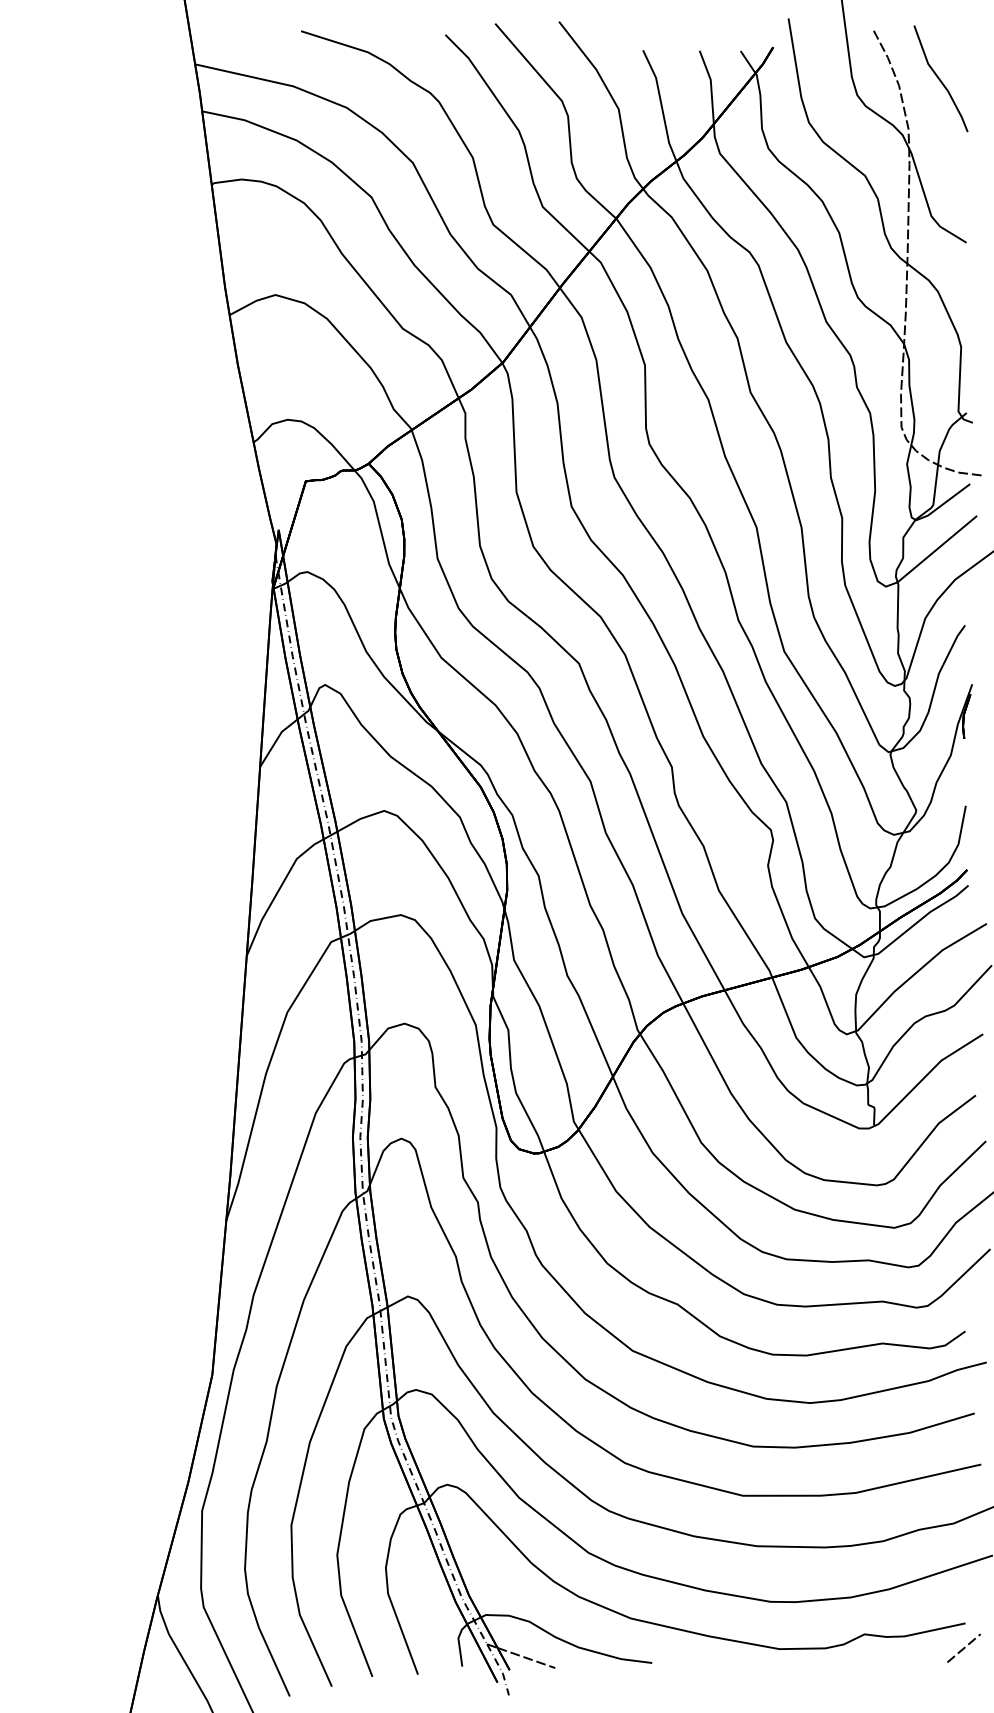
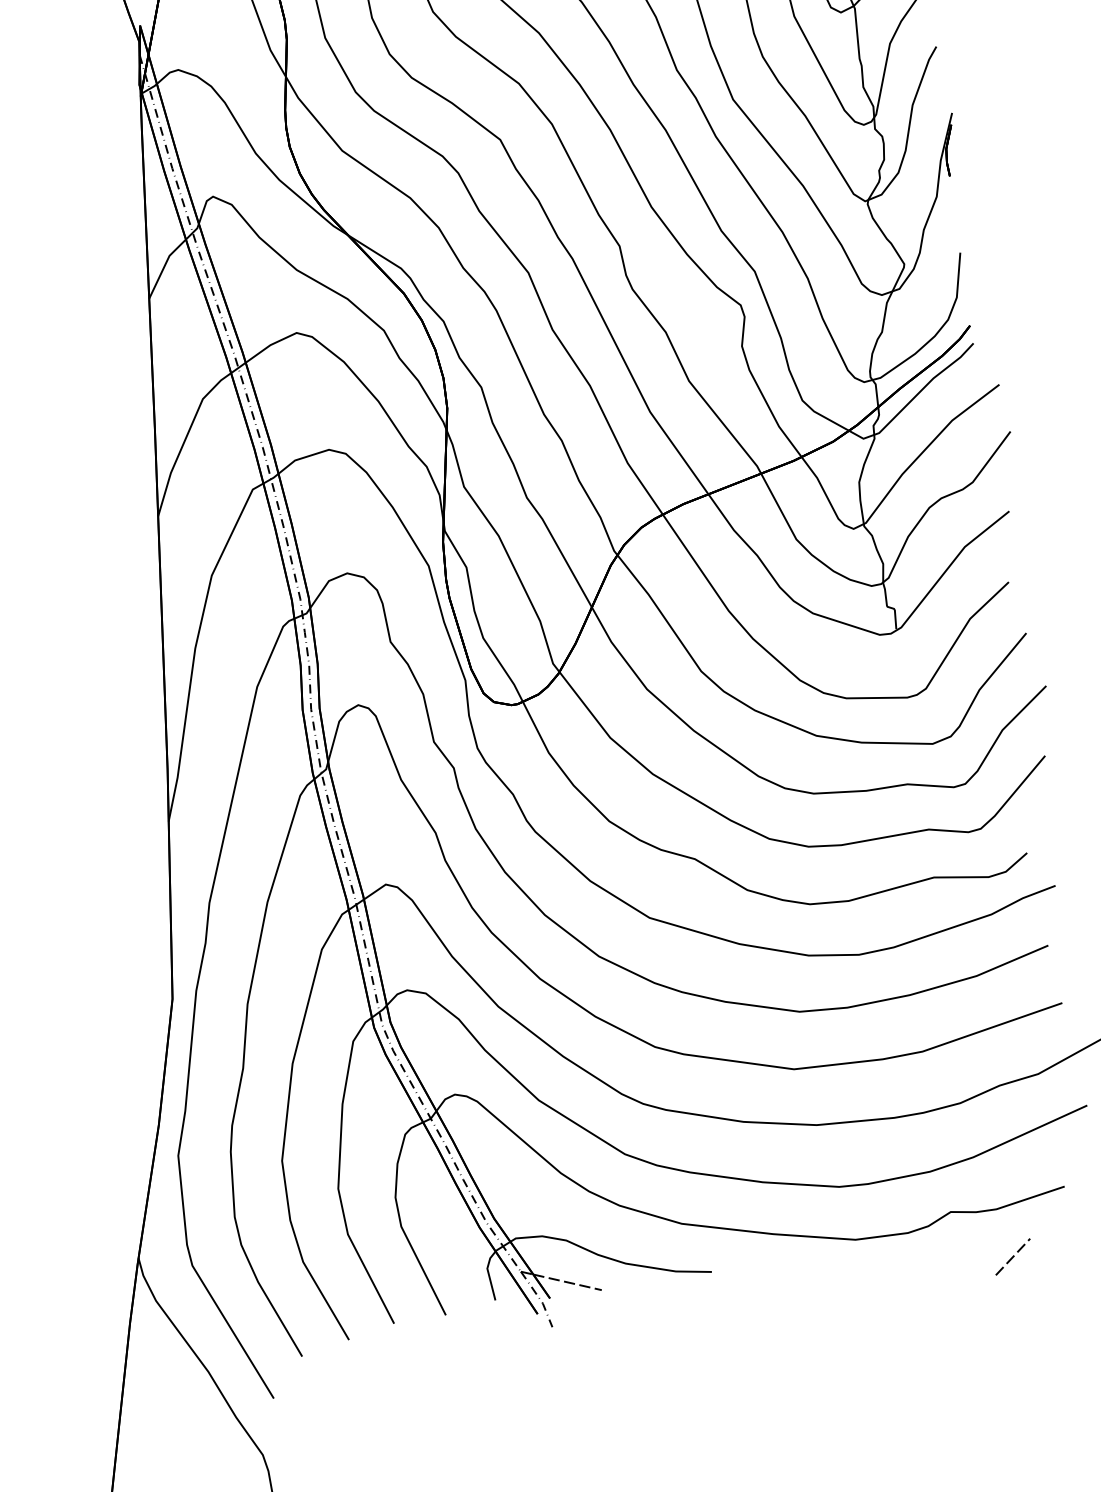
line: (963, 1647) -> (1012, 1256), moved

